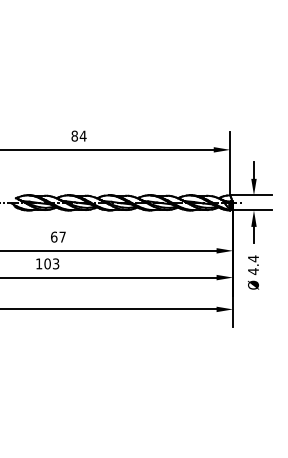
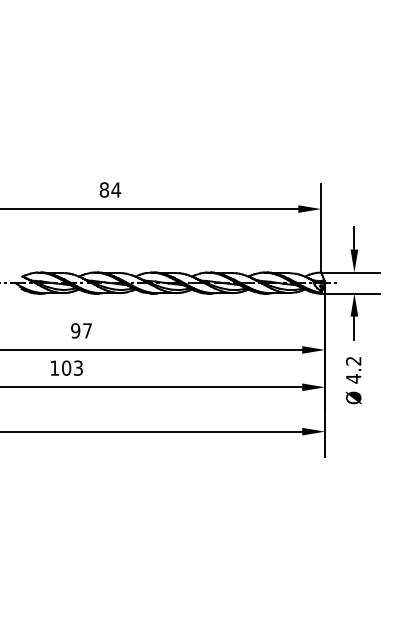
text: (53, 236) -> (74, 329), 67 -> 97
text: (253, 258) -> (353, 360), 4.4 -> 4.2

